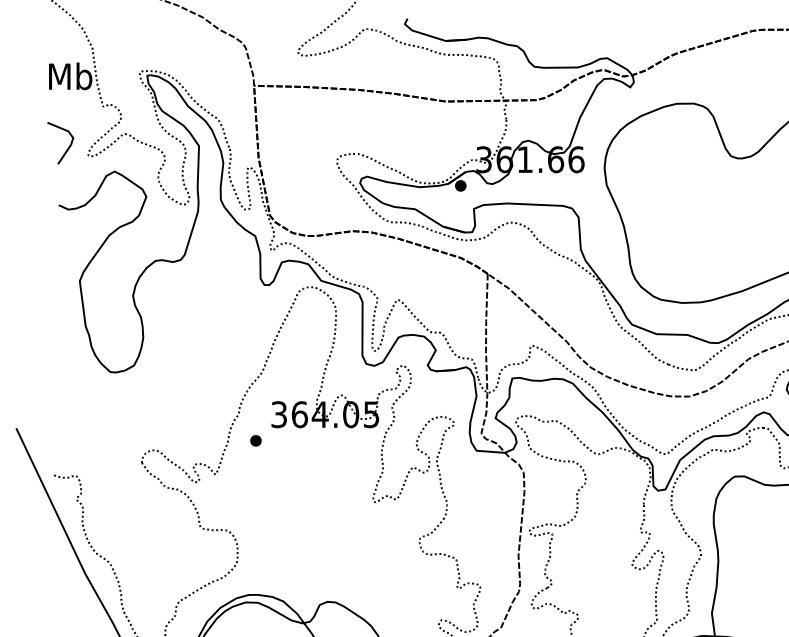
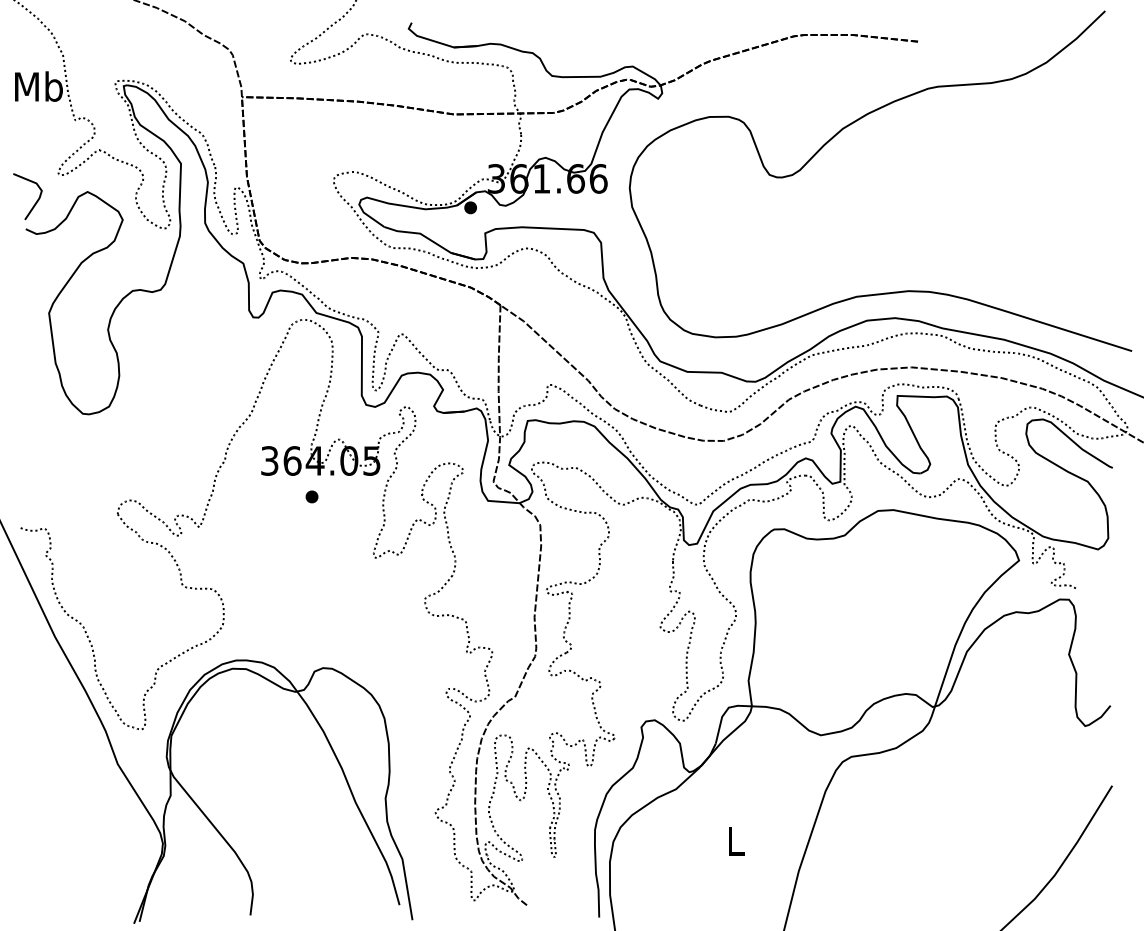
line: (68, 146) -> (36, 200), moved
part: (255, 440) -> (311, 496), moved

